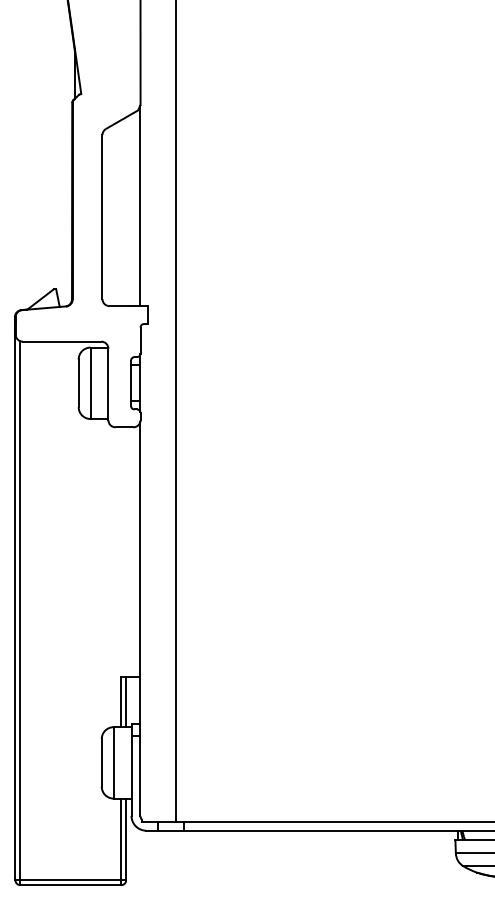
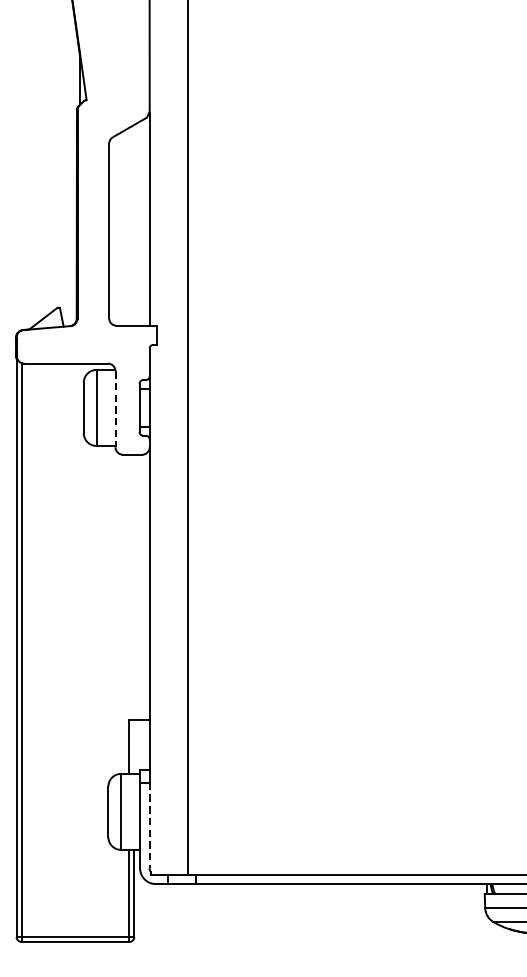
line: (108, 384) -> (115, 409), solid -> dashed
line: (126, 701) -> (134, 746), removed
line: (140, 776) -> (149, 826), solid -> dashed

